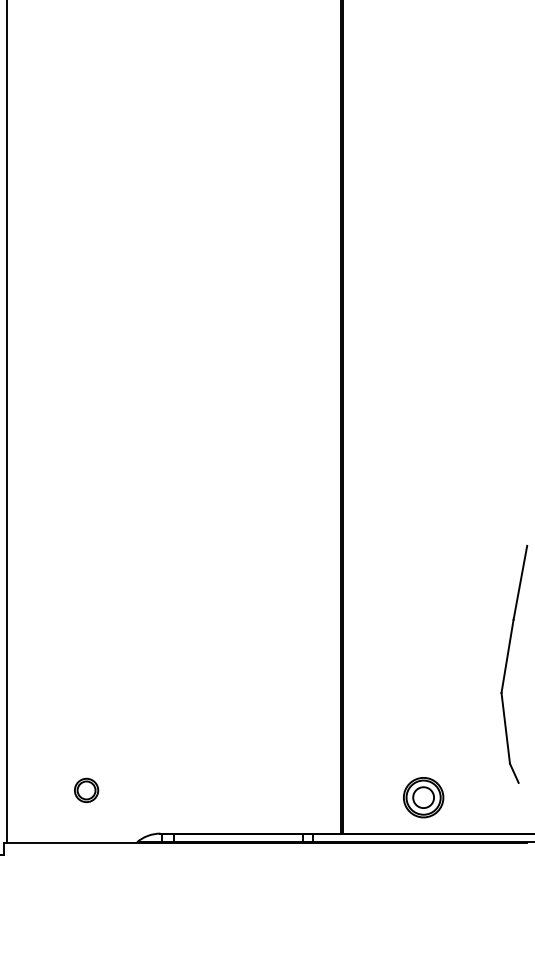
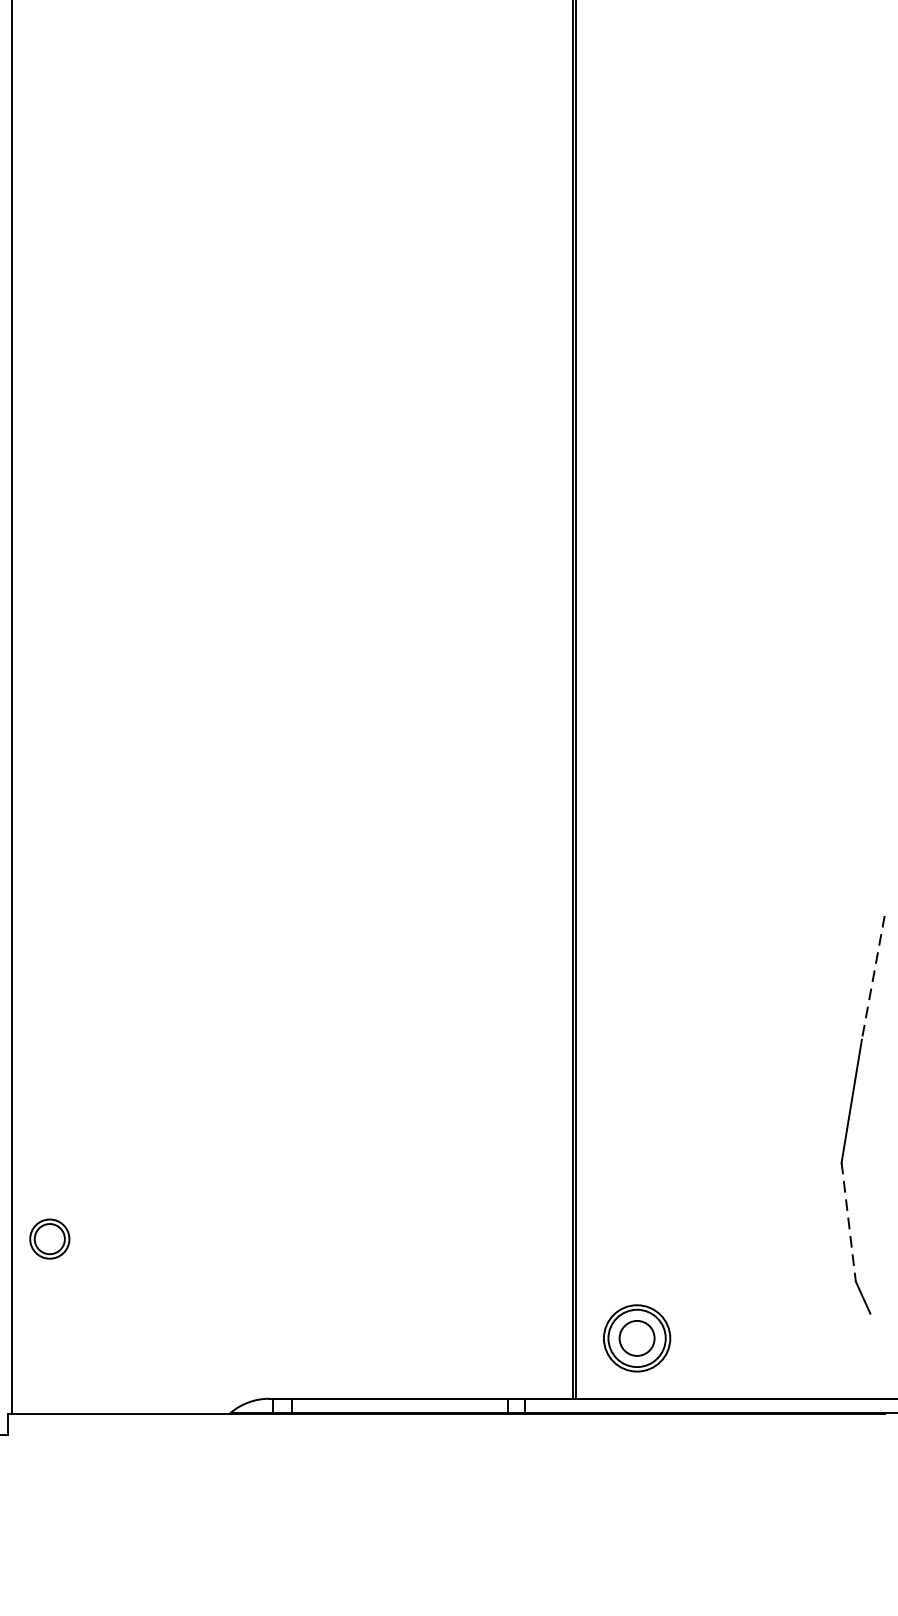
line: (520, 582) -> (873, 977), solid -> dashed
line: (505, 728) -> (848, 1222), solid -> dashed
part: (86, 789) -> (49, 1237), moved
part: (423, 797) -> (636, 1338), moved

